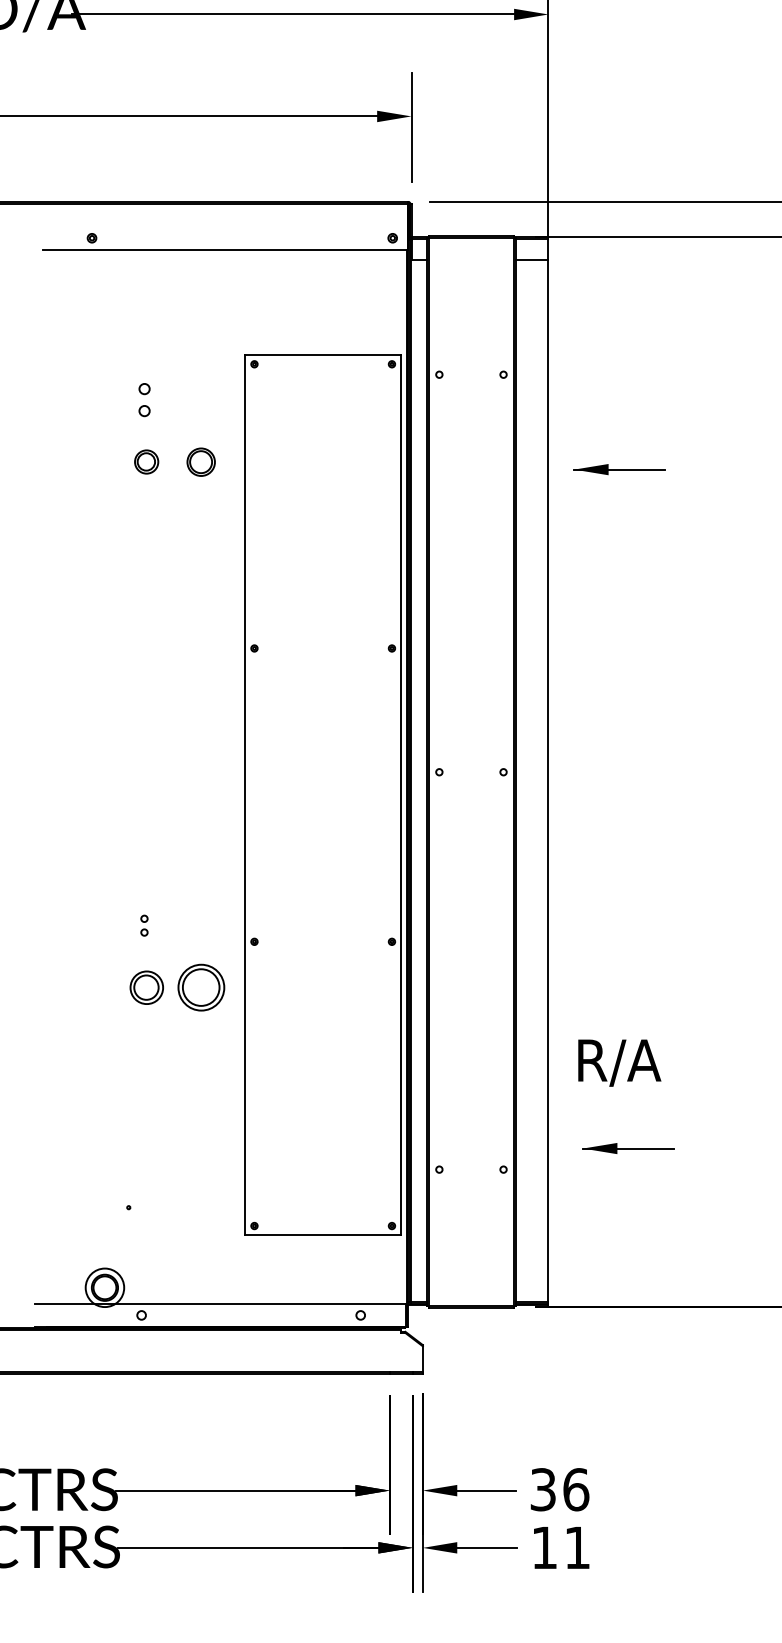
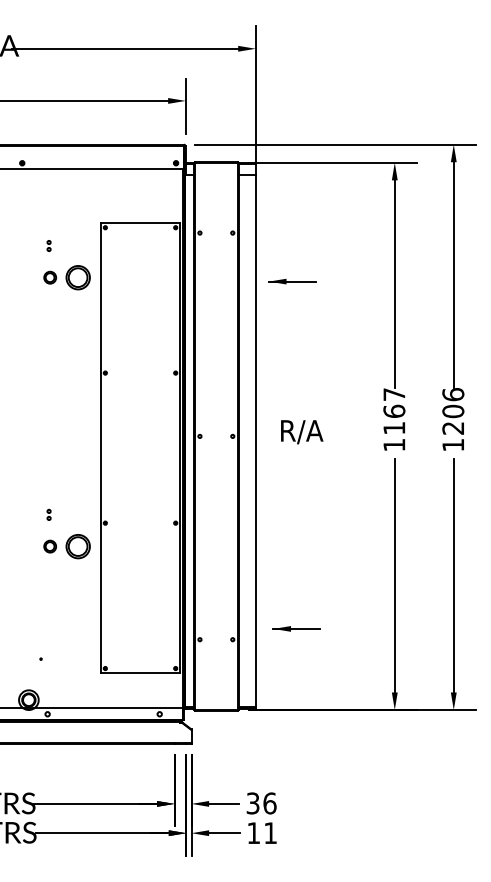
part: (143, 399) -> (48, 245), size x0.62
part: (199, 461) -> (77, 277), size x1.67
part: (145, 987) -> (49, 546), size x0.71
text: (620, 1063) -> (302, 432), moved

